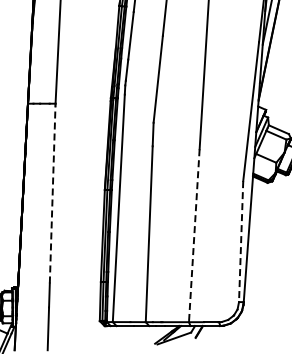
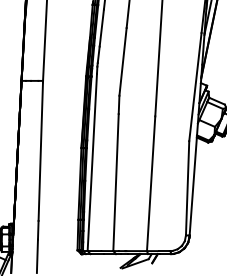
line: (52, 194) -> (40, 151), dashed -> solid
line: (194, 235) -> (151, 183), dashed -> solid
line: (241, 241) -> (187, 188), dashed -> solid

